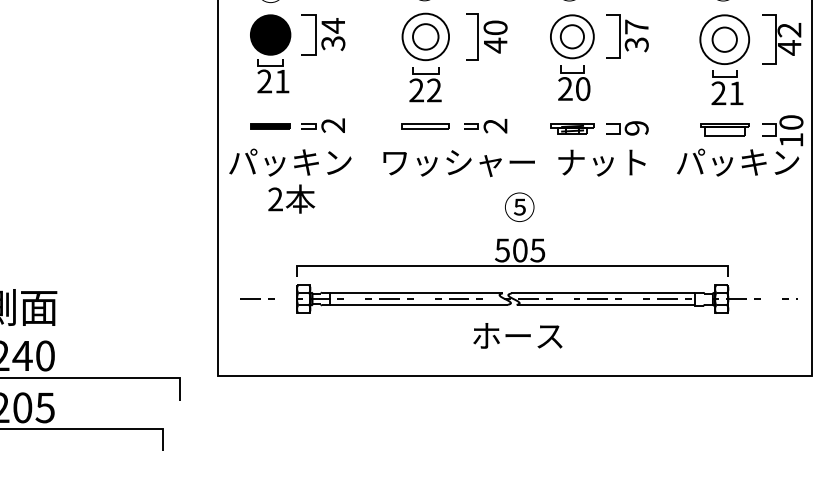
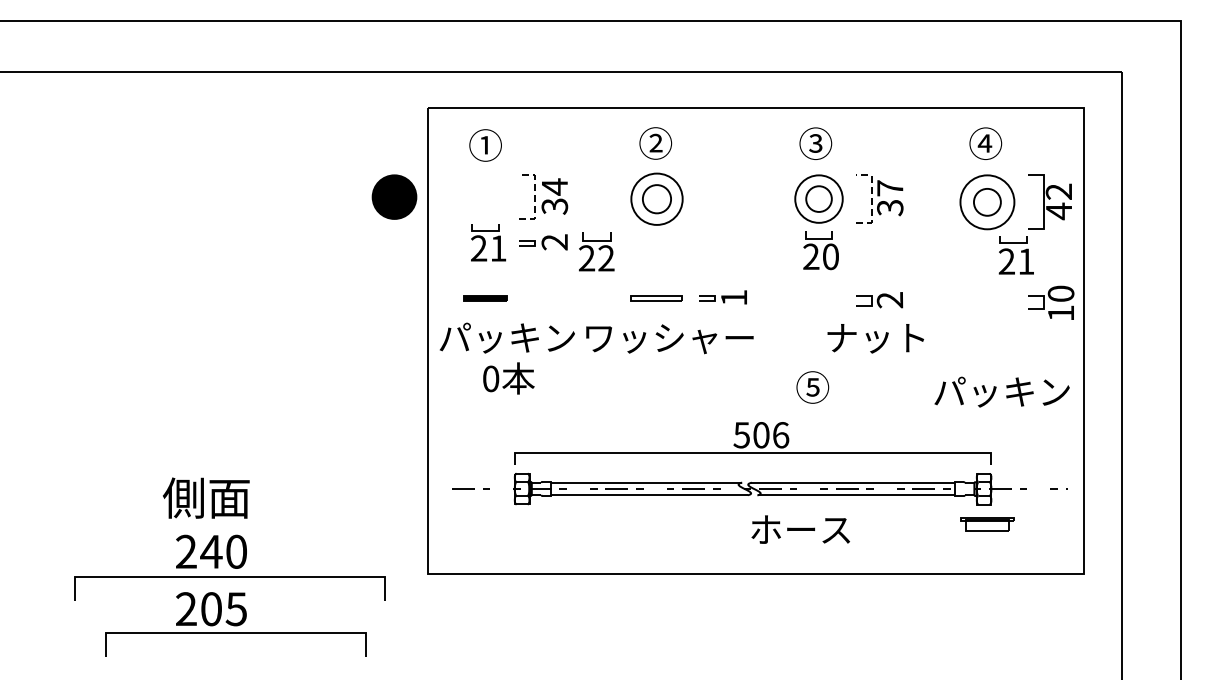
part: (270, 34) -> (394, 196), moved
line: (315, 35) -> (535, 197), solid -> dashed
part: (486, 37) -> (724, 199), removed
line: (619, 37) -> (871, 199), solid -> dashed
part: (425, 84) -> (596, 251), moved
part: (726, 87) -> (1015, 255), moved
part: (323, 125) -> (543, 242), moved
text: (495, 125) -> (733, 297), 2 -> 1
part: (572, 128) -> (819, 300), removed
text: (637, 128) -> (890, 300), 9 -> 2
part: (724, 130) -> (987, 524), moved
text: (601, 162) -> (875, 338), moved
text: (737, 162) -> (1001, 391), moved
text: (458, 163) -> (669, 339), moved
text: (276, 199) -> (491, 378), 2 -> 0
text: (519, 207) -> (812, 387), moved
text: (537, 250) -> (780, 435), 505 -> 506
text: (517, 335) -> (800, 529), moved

